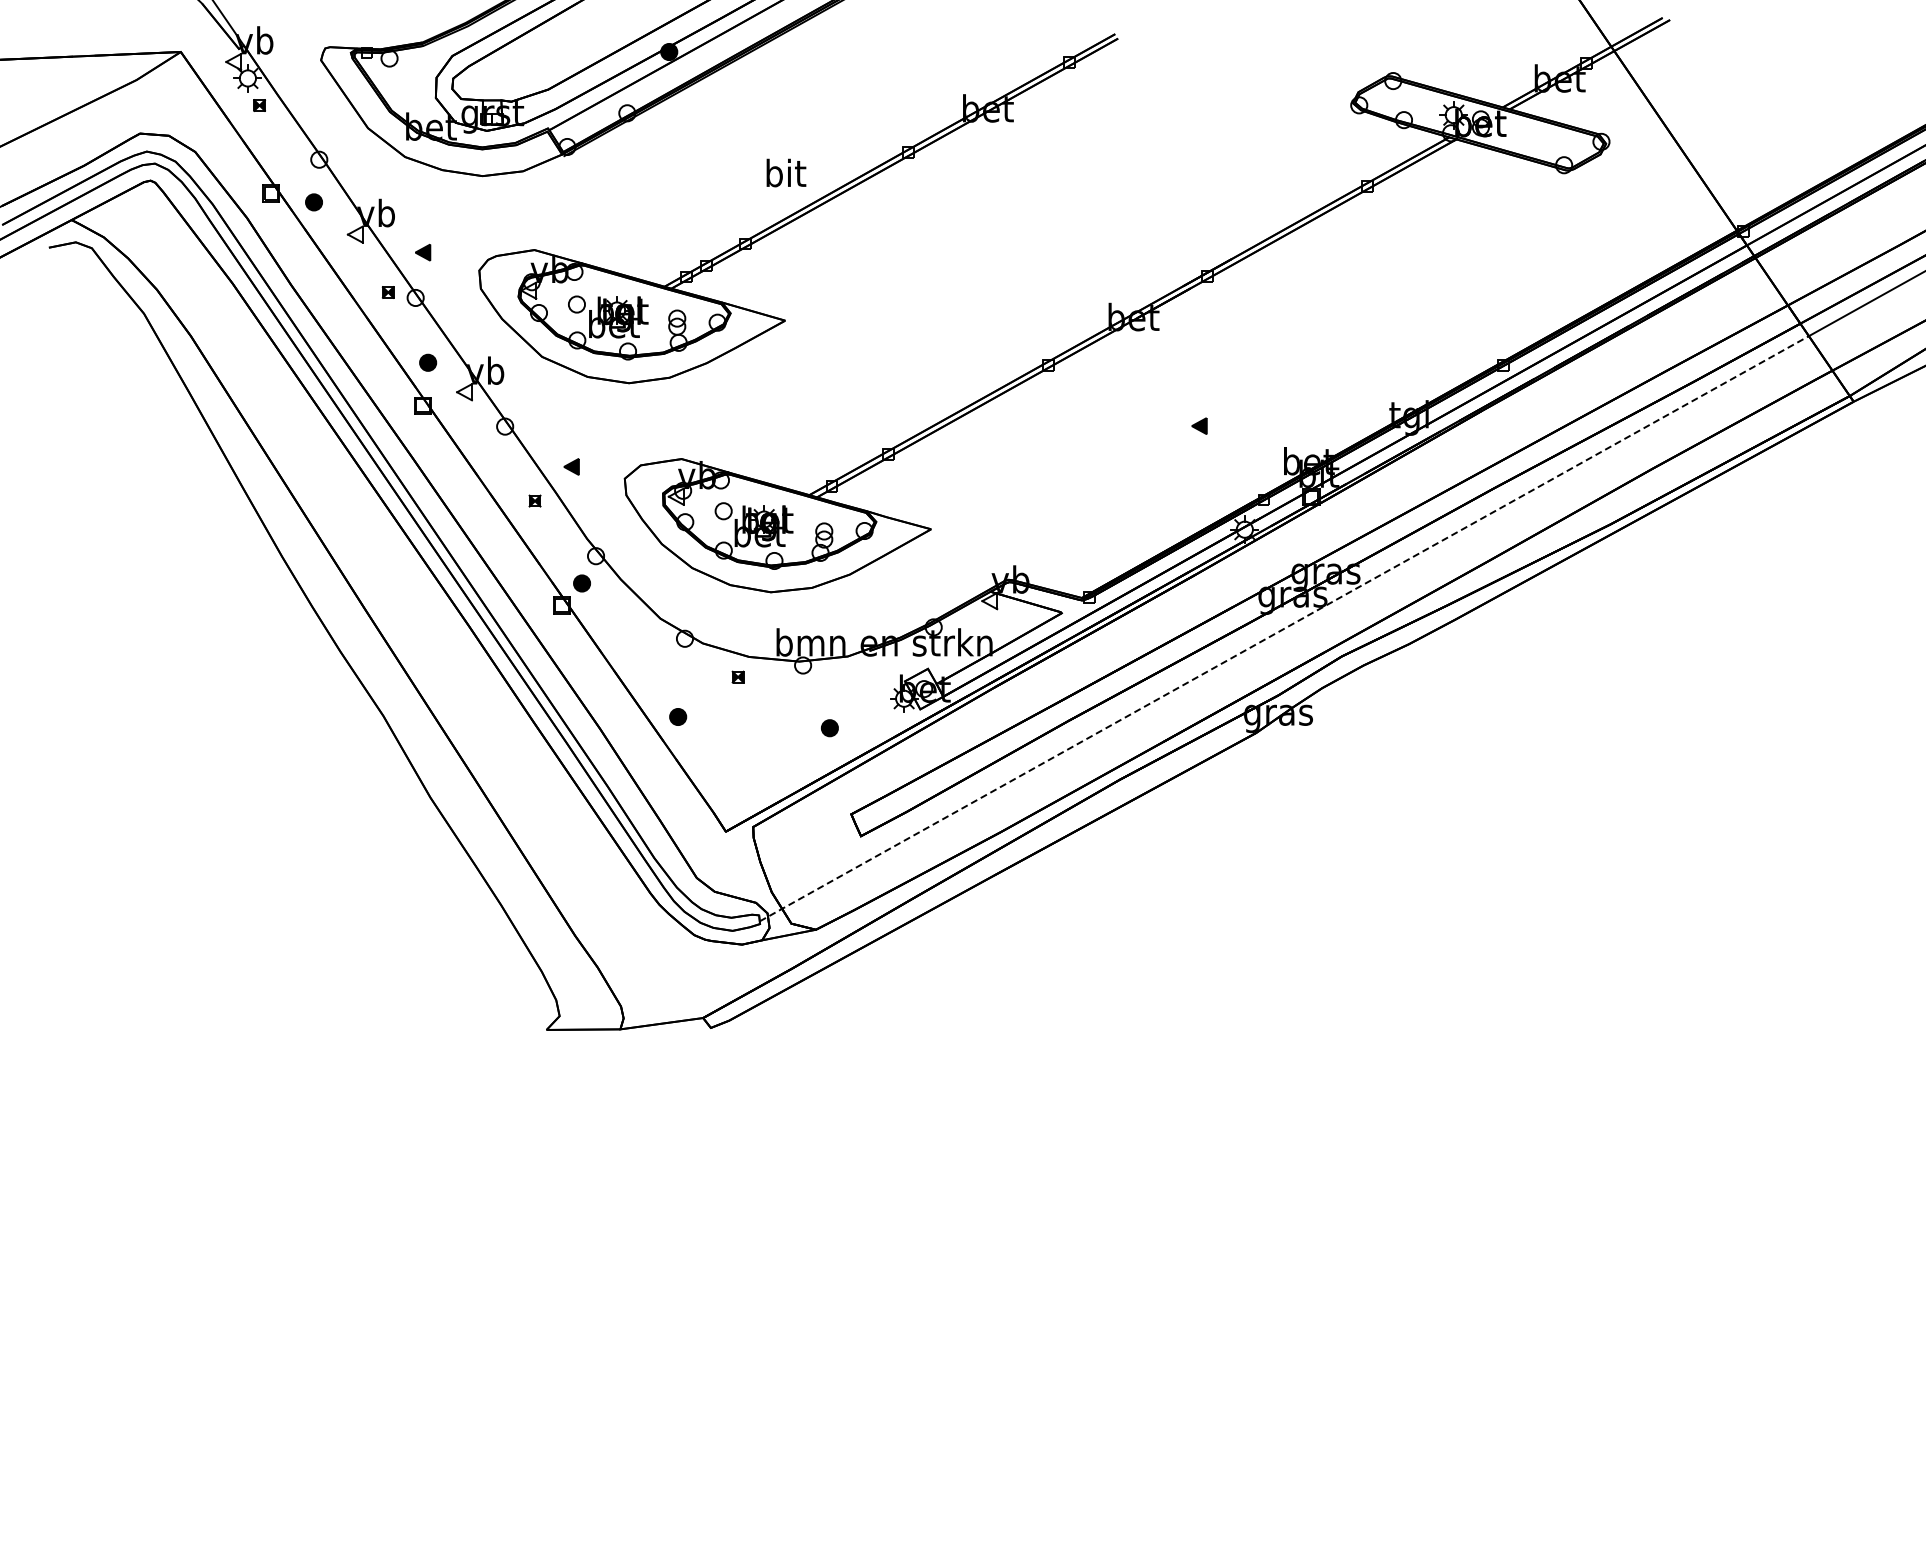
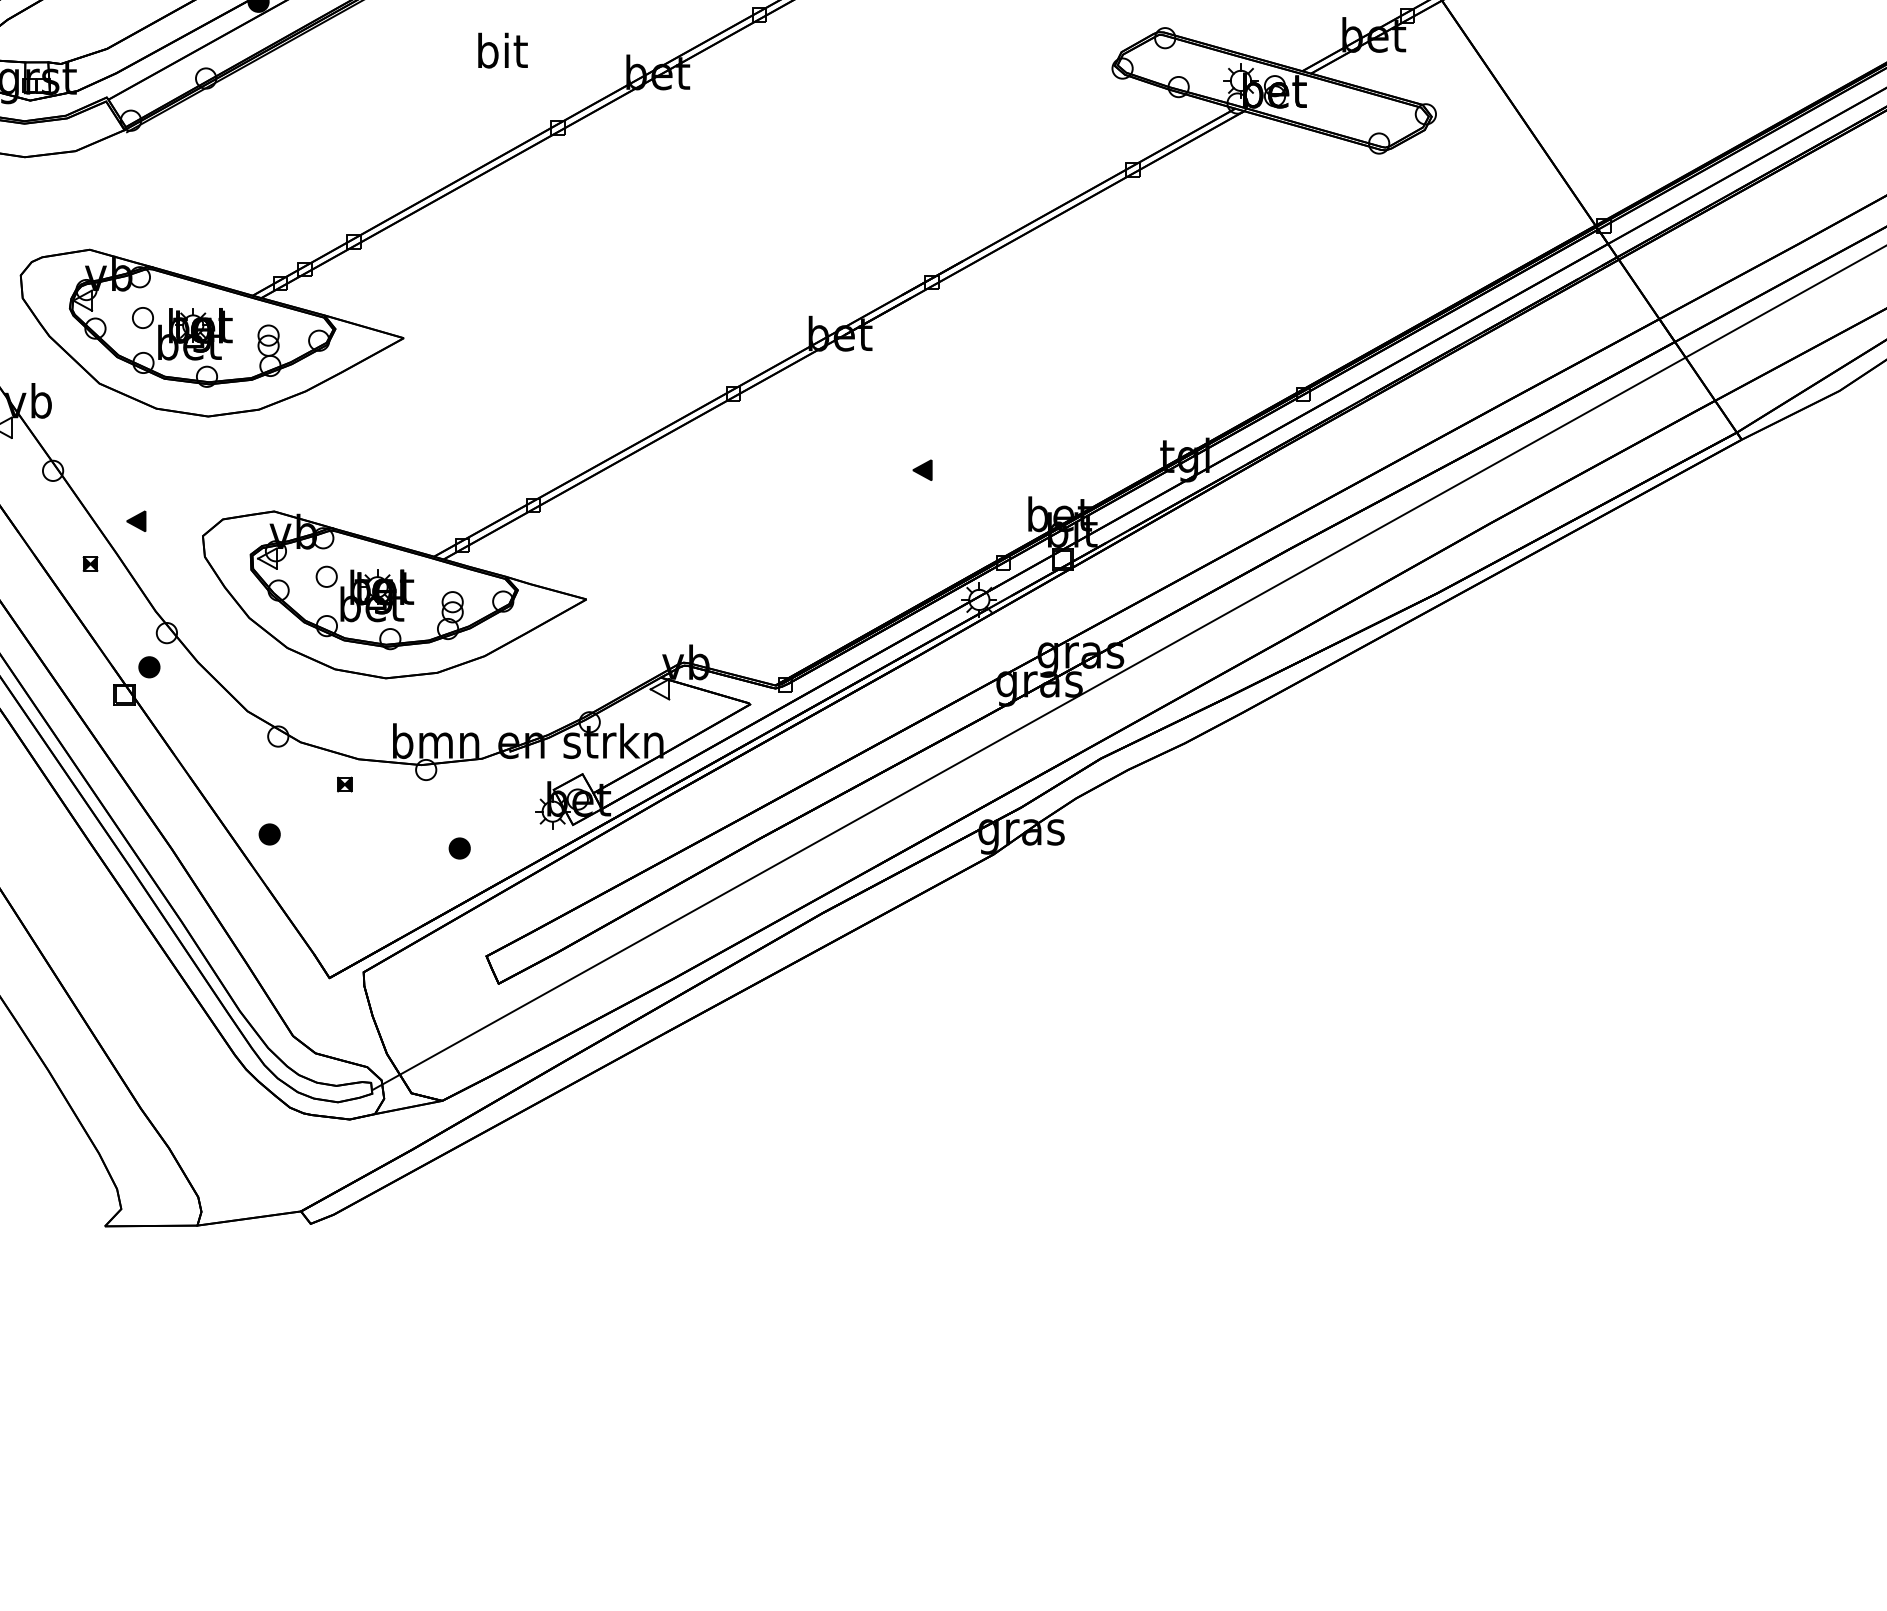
text: (786, 172) -> (503, 49), moved
line: (1284, 628) -> (1029, 723), dashed -> solid

